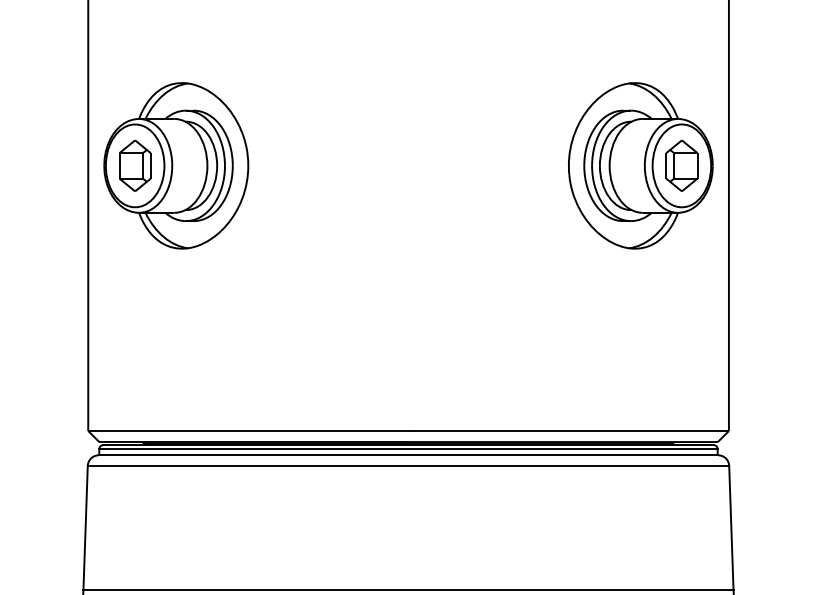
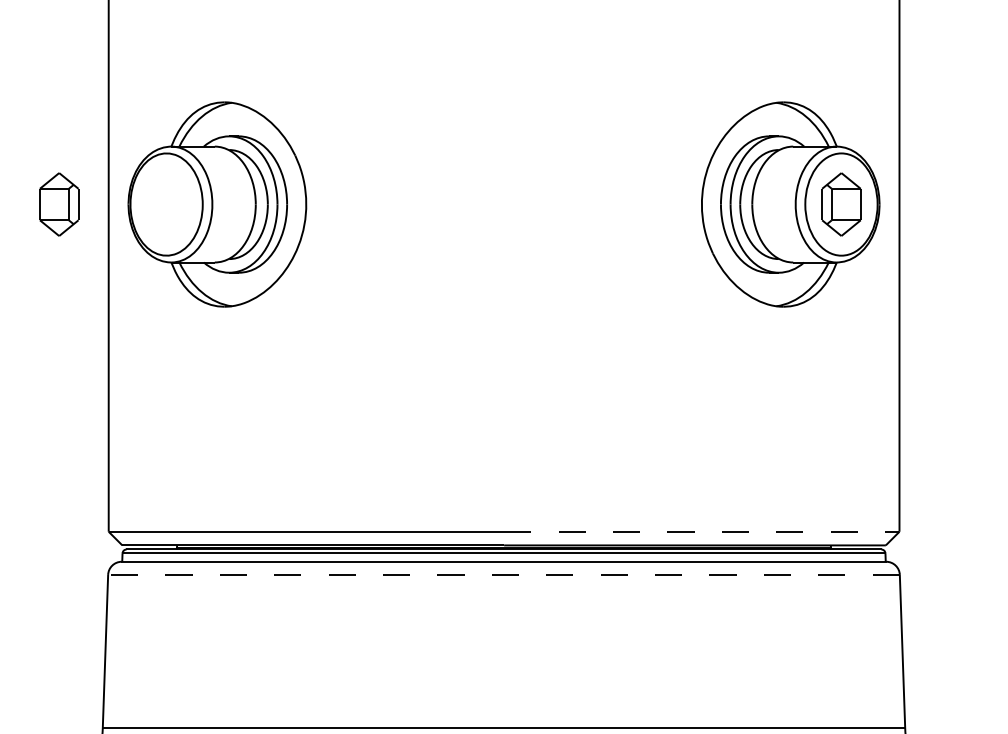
part: (135, 165) -> (59, 204), moved
line: (569, 430) -> (702, 531), solid -> dashed
line: (408, 465) -> (504, 574), solid -> dashed

